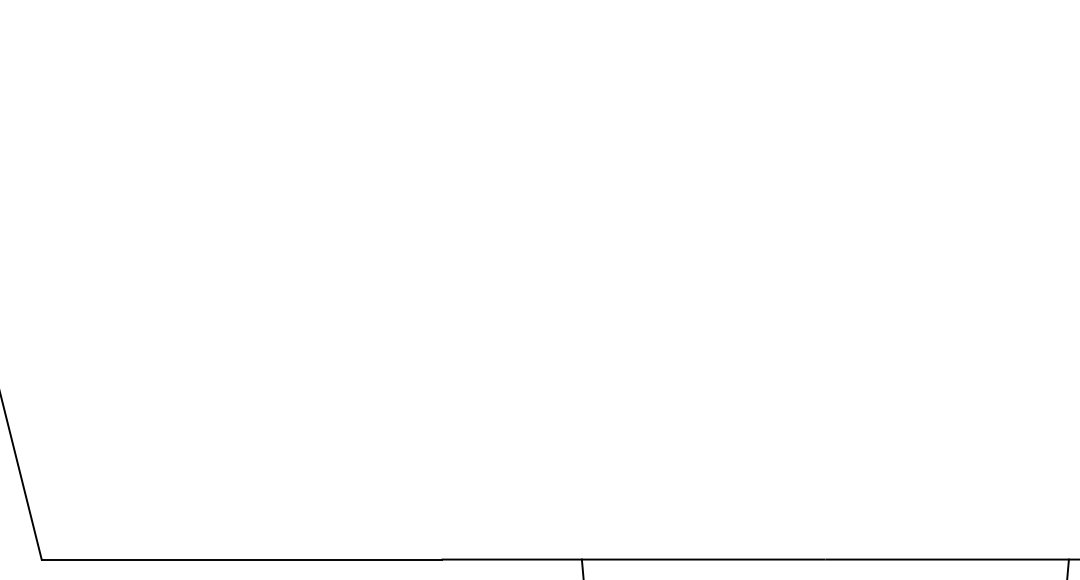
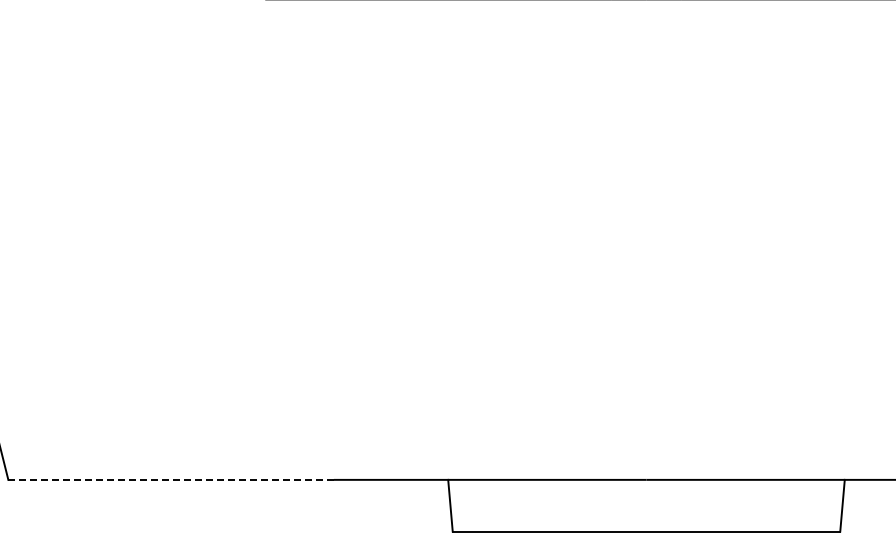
line: (242, 559) -> (171, 479), solid -> dashed

